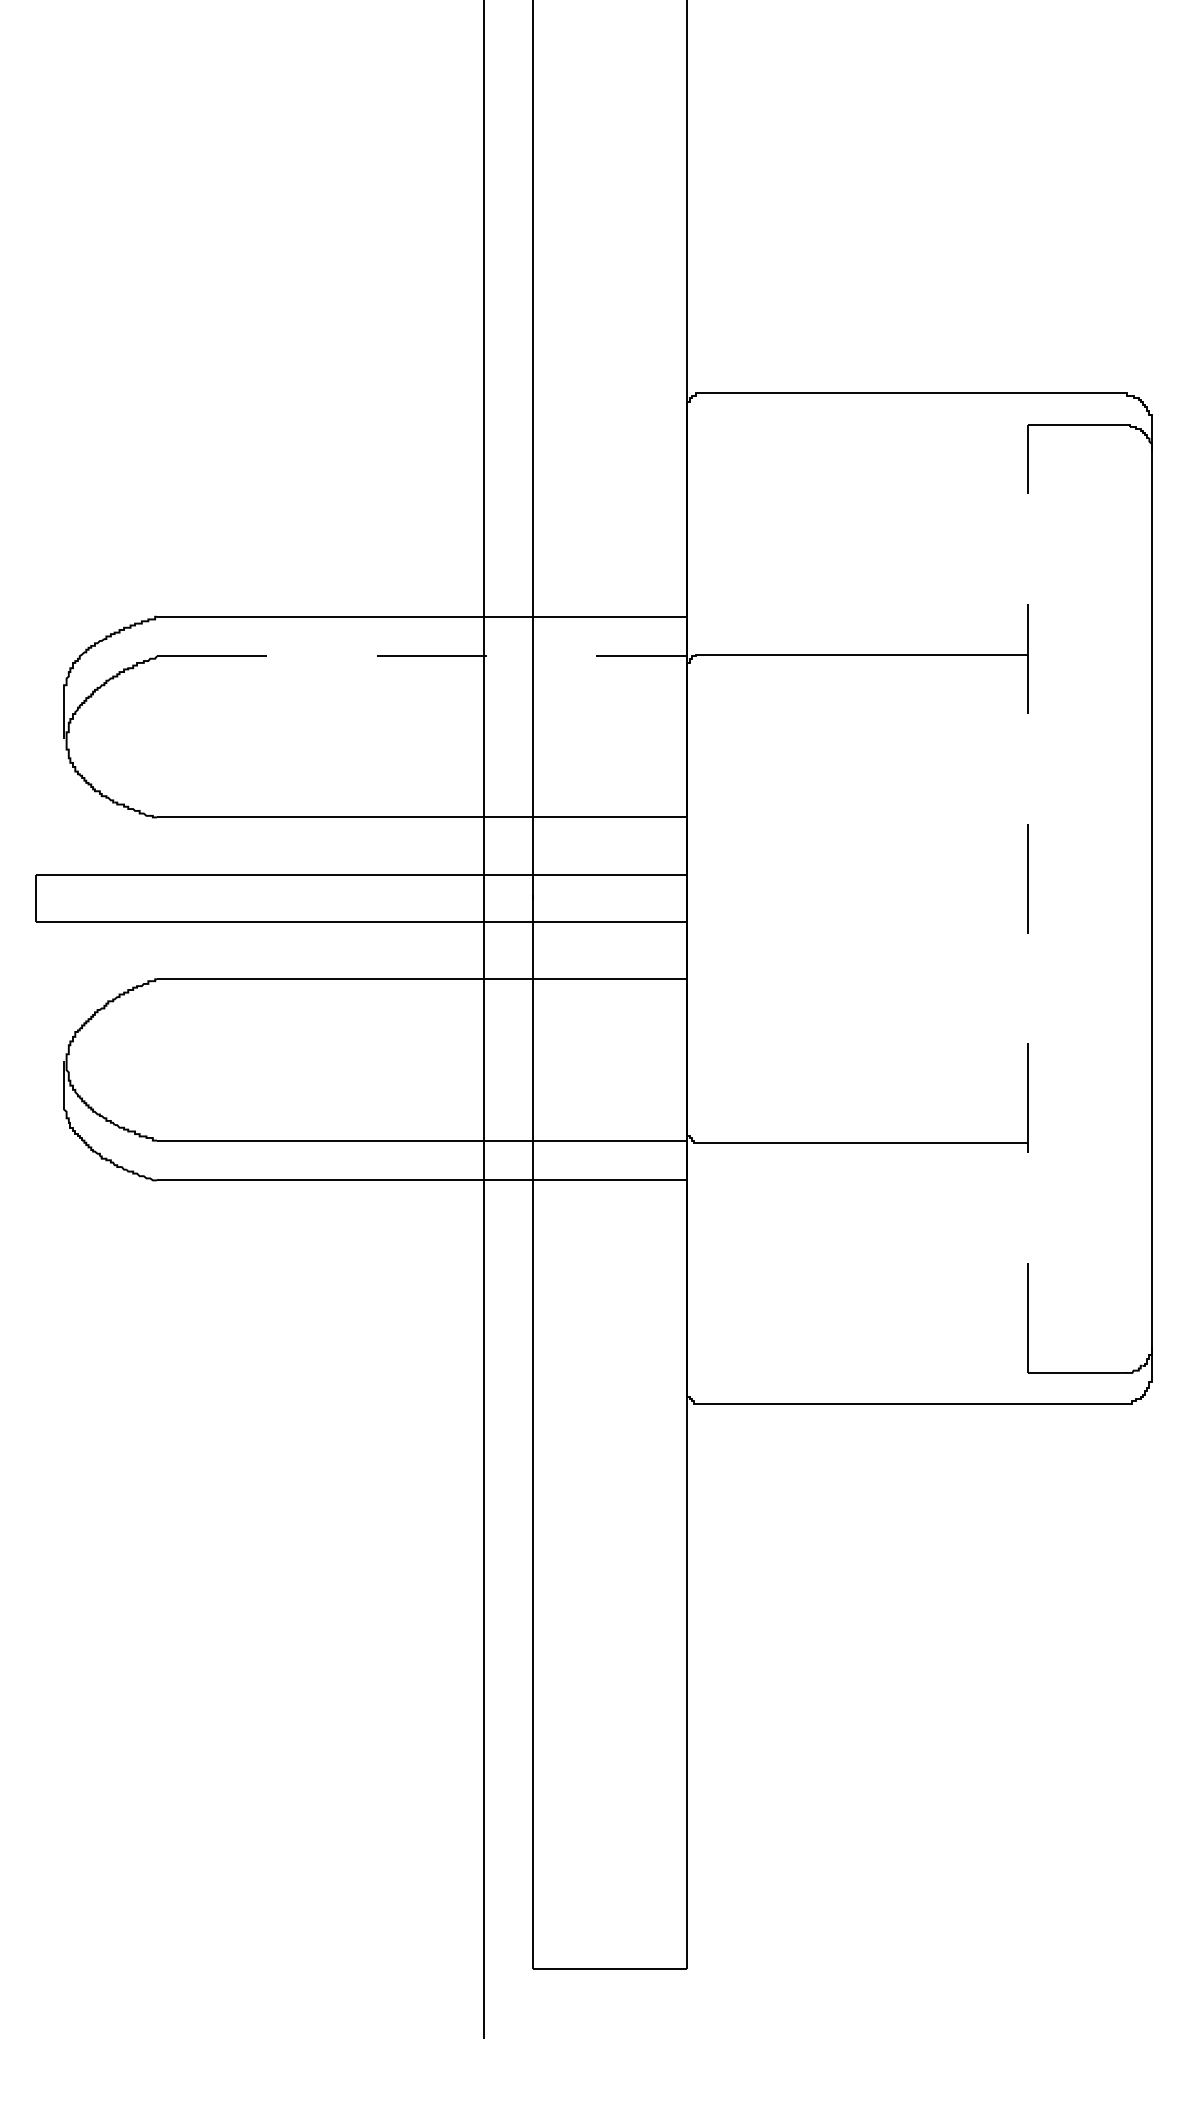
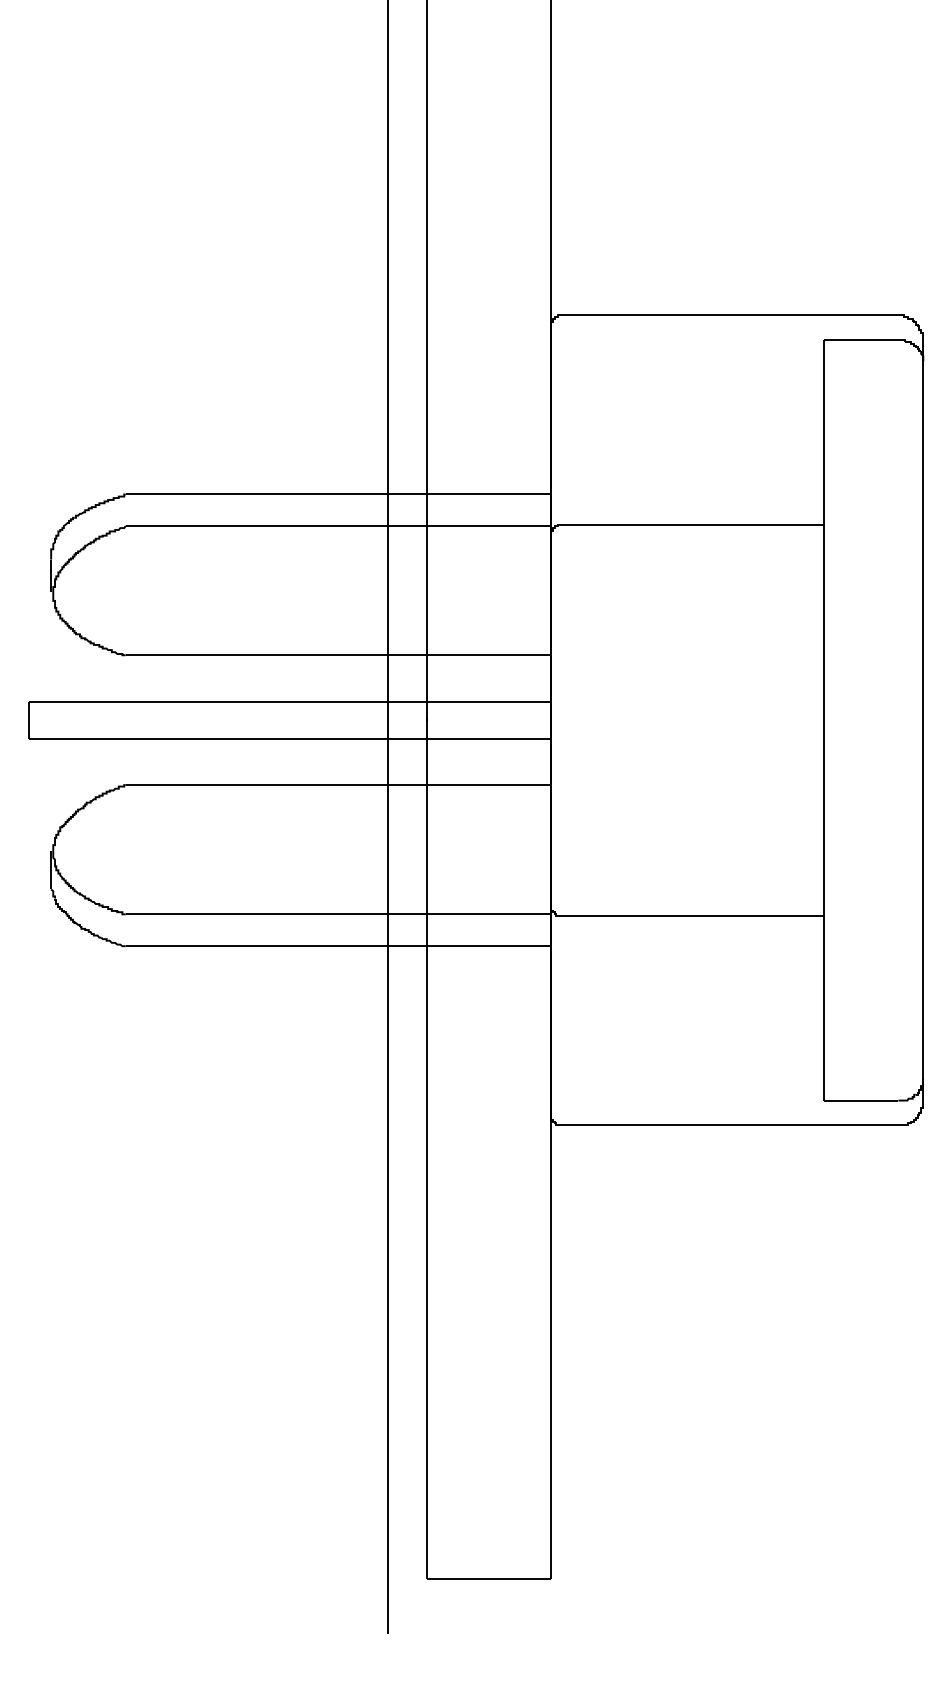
line: (422, 655) -> (338, 525), dashed -> solid
line: (1027, 897) -> (823, 719), dashed -> solid

